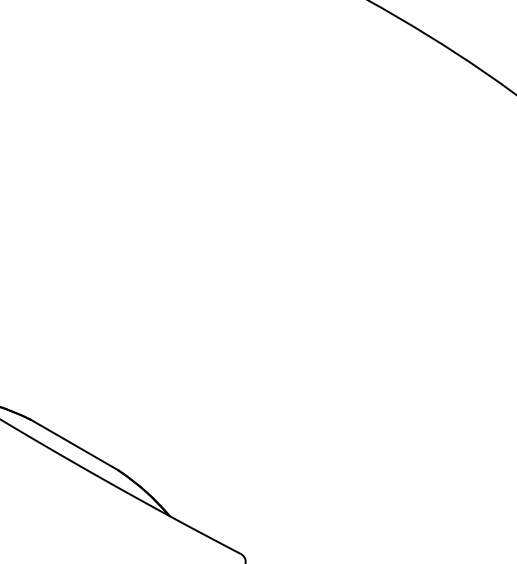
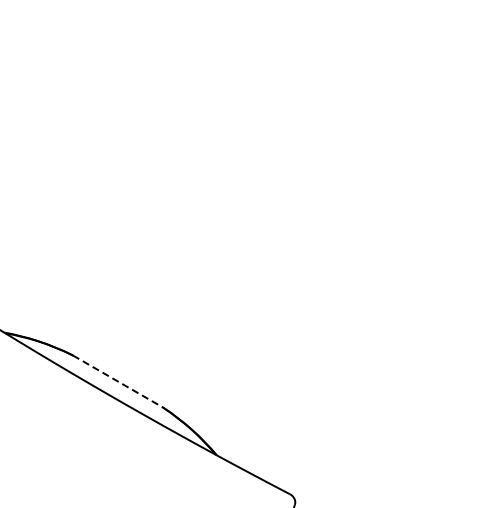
line: (74, 445) -> (118, 382), solid -> dashed

